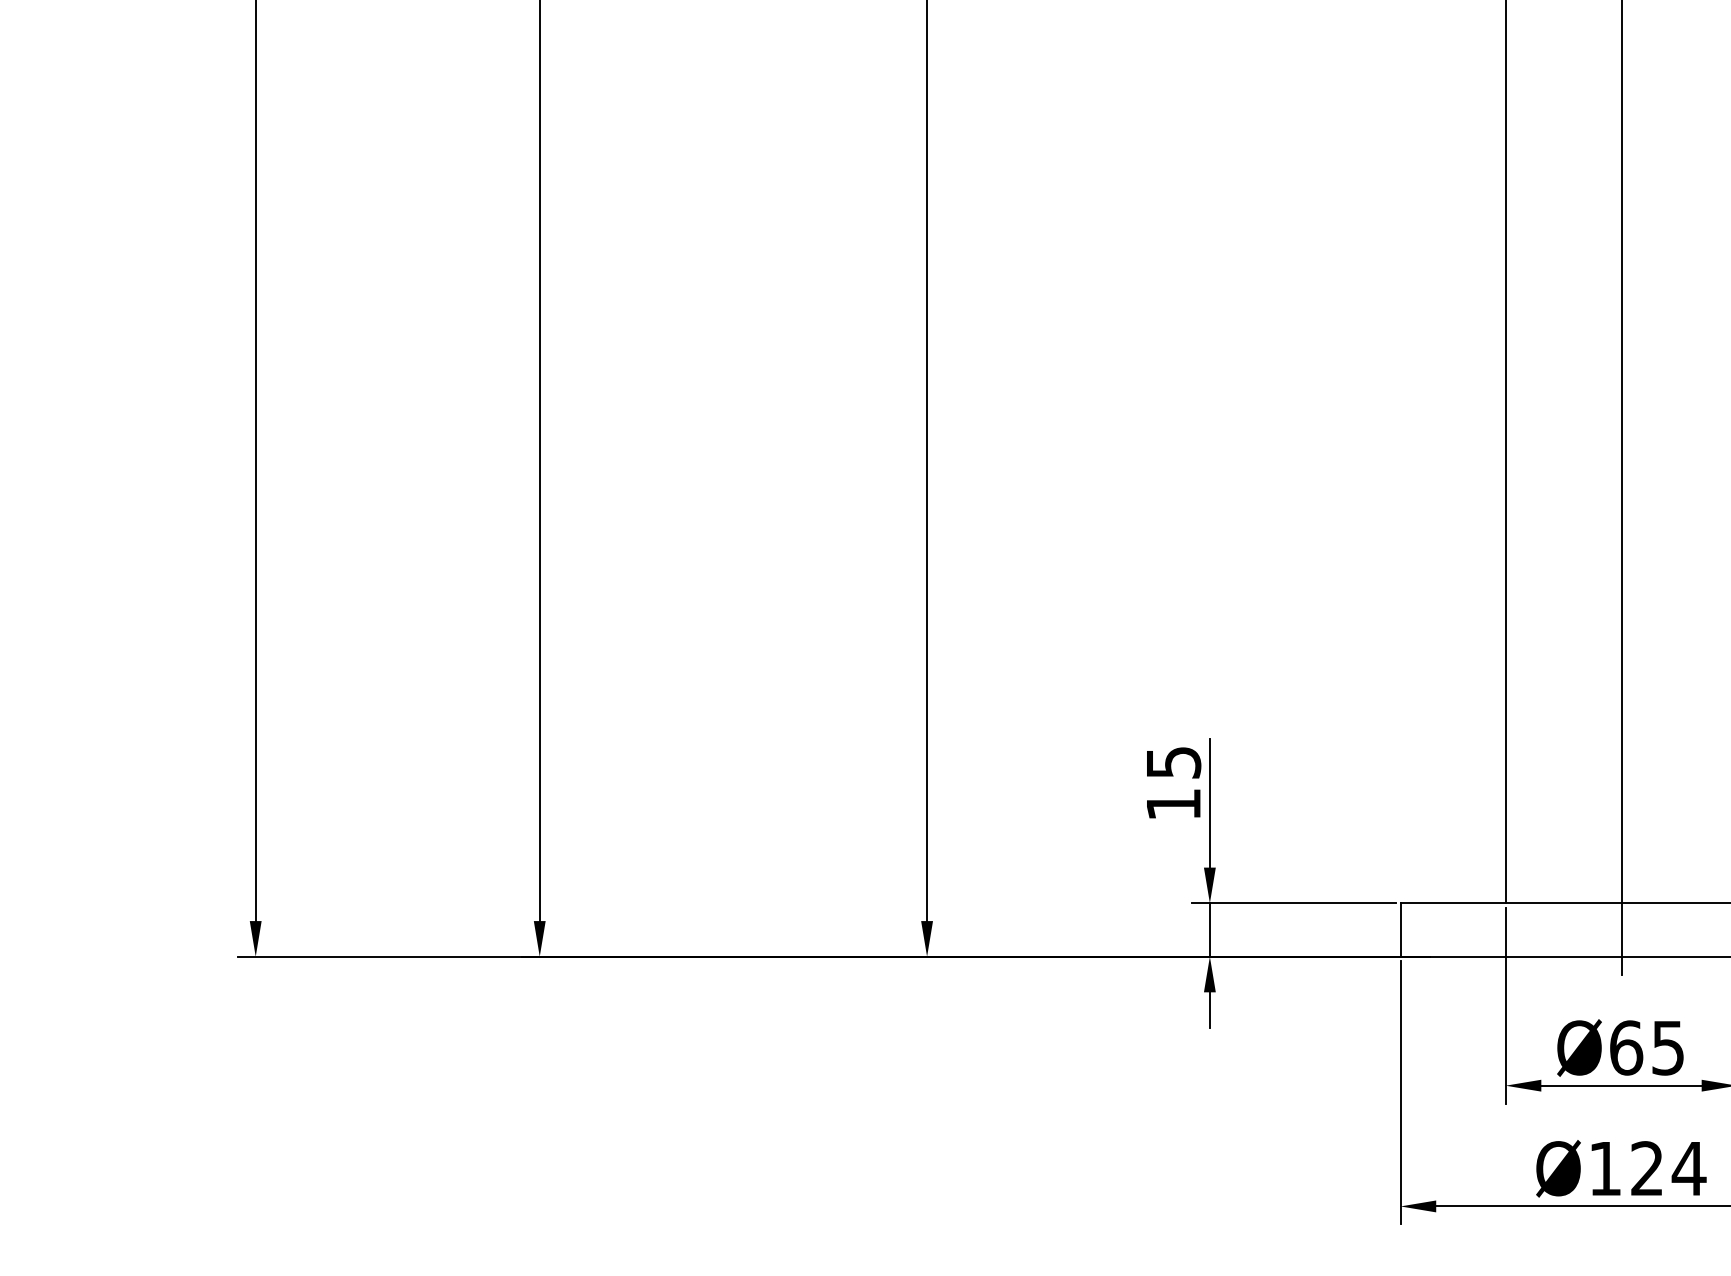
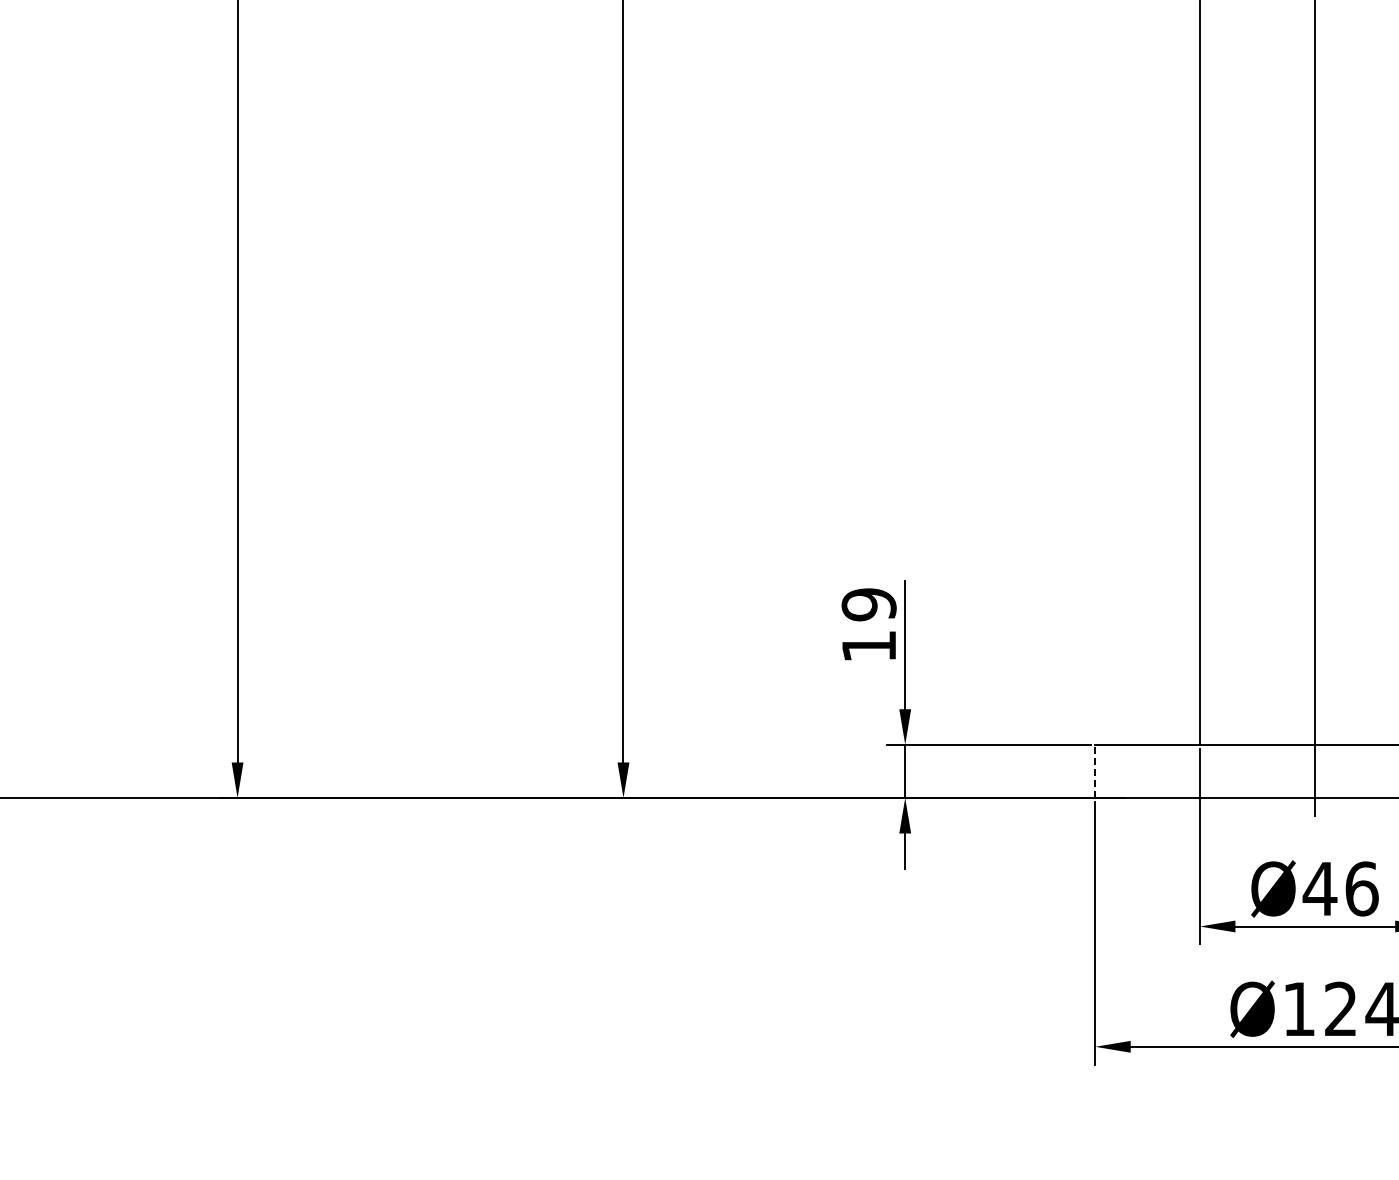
text: (1173, 762) -> (868, 604), 15 -> 19
line: (1400, 929) -> (1095, 770), solid -> dashed
text: (1646, 1047) -> (1340, 888), Ø65 -> Ø46

